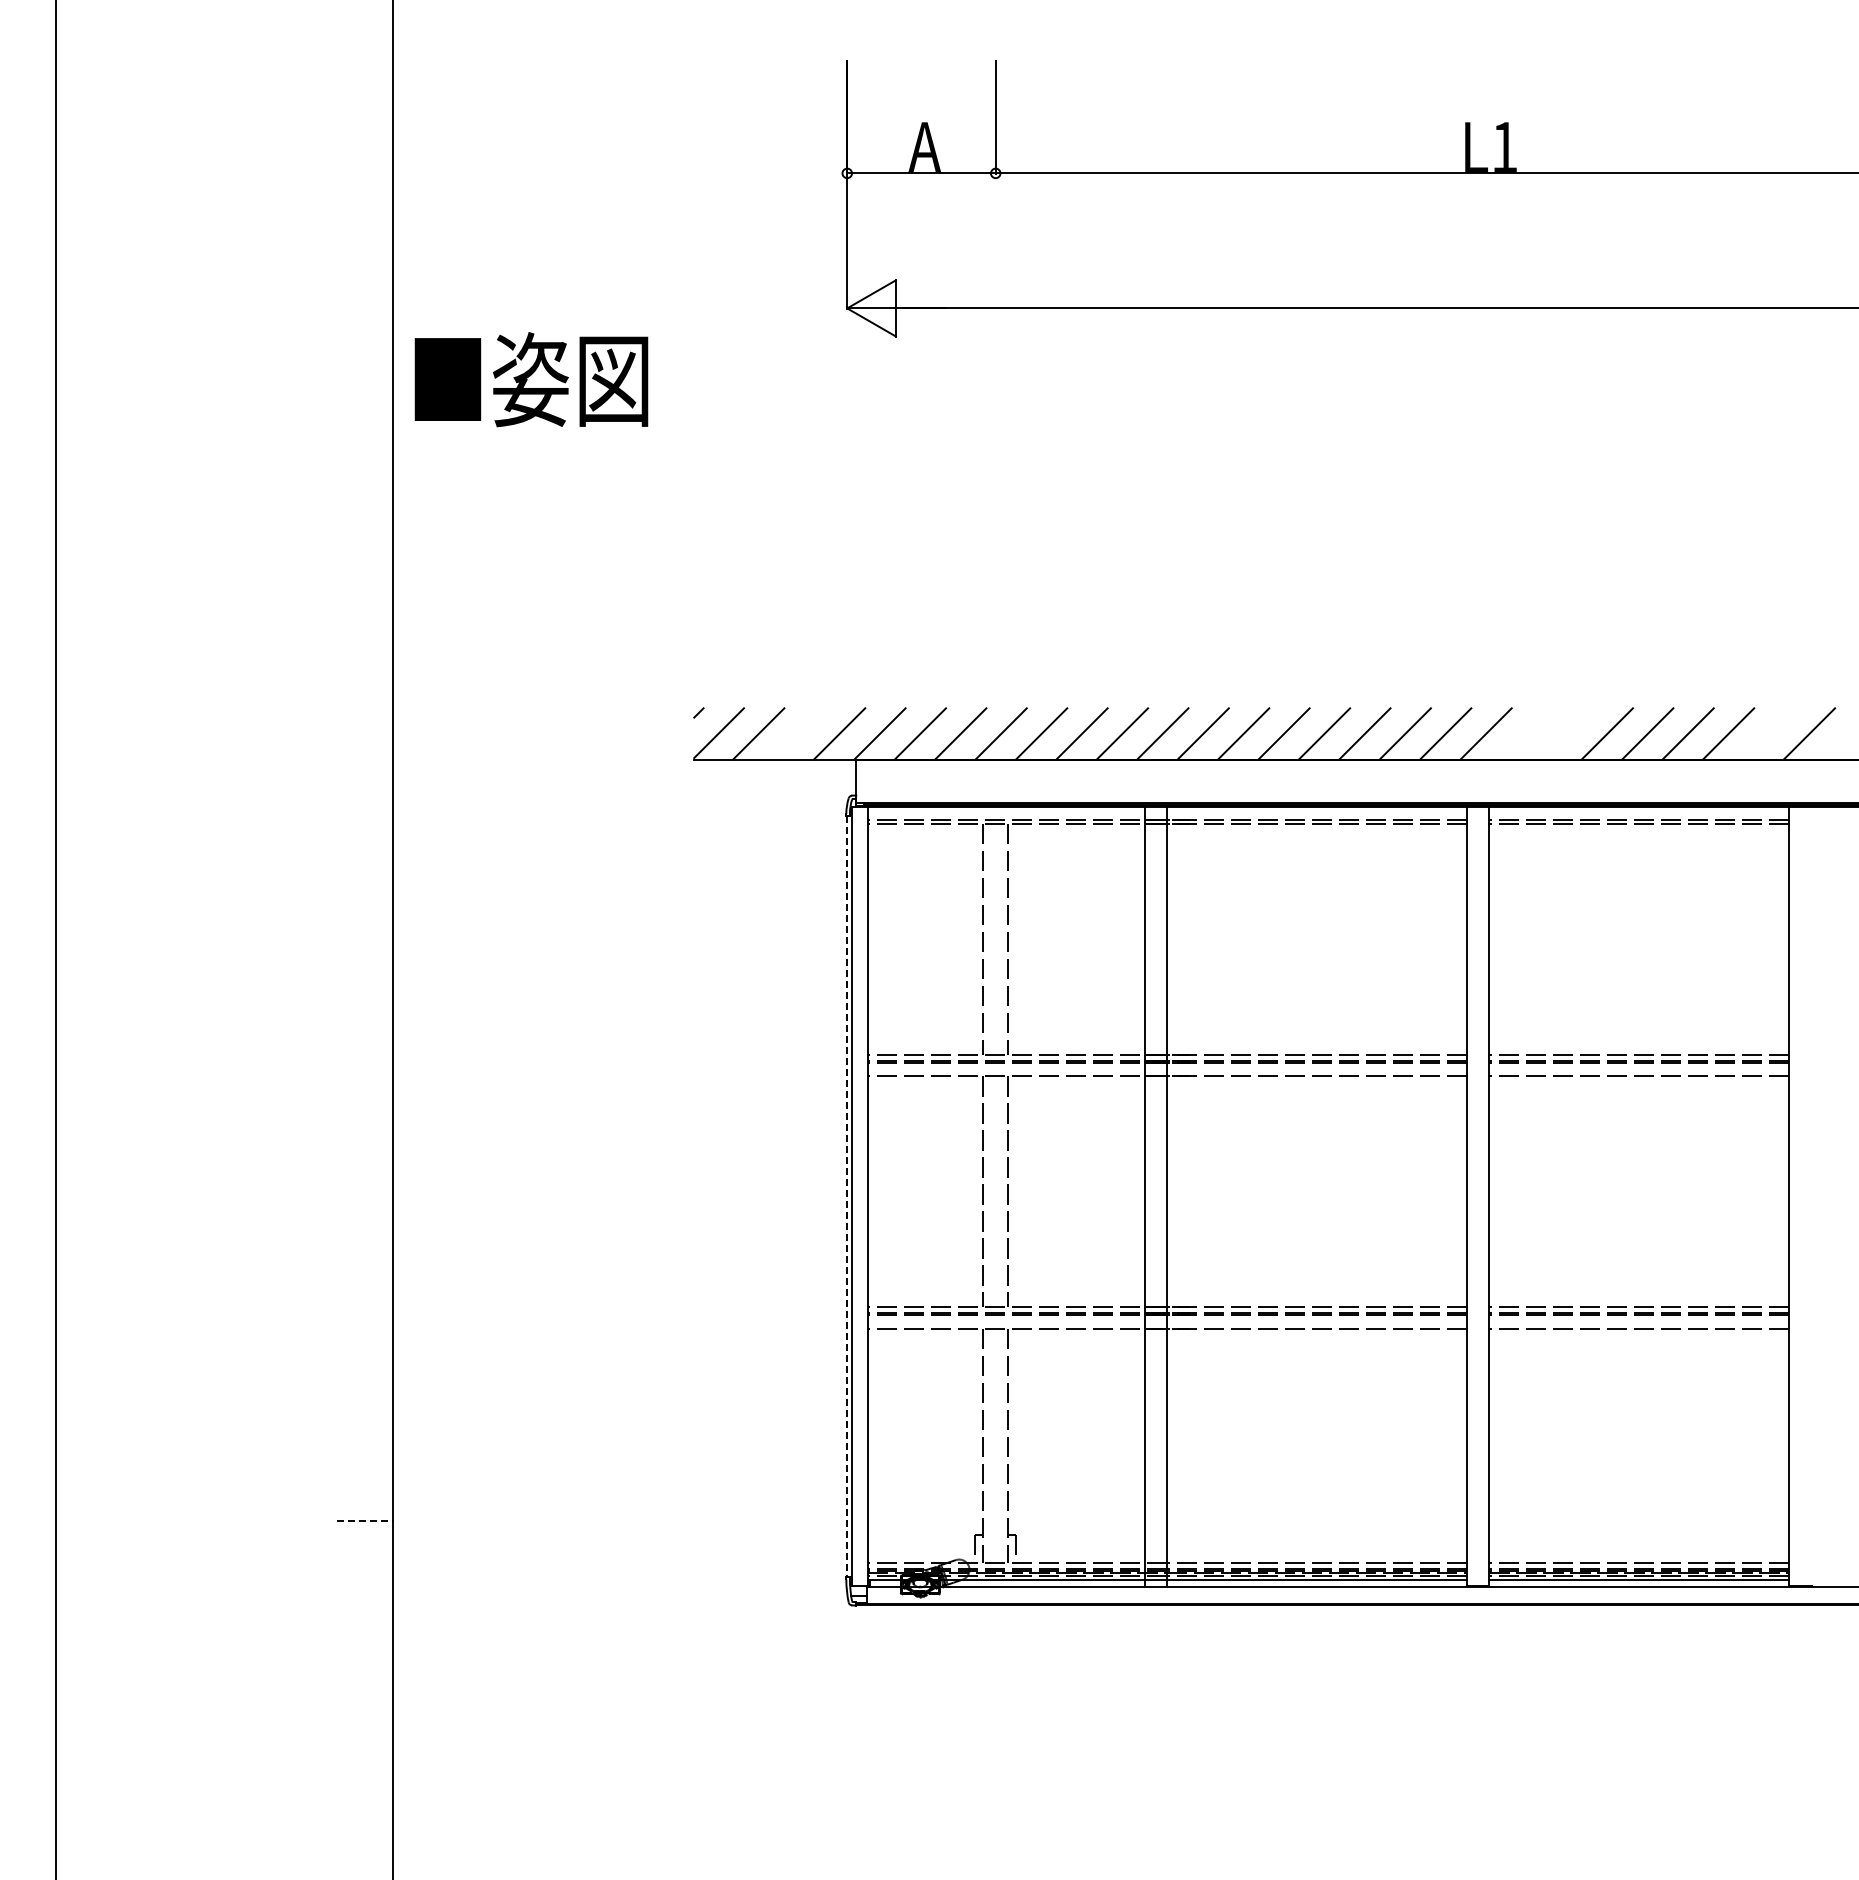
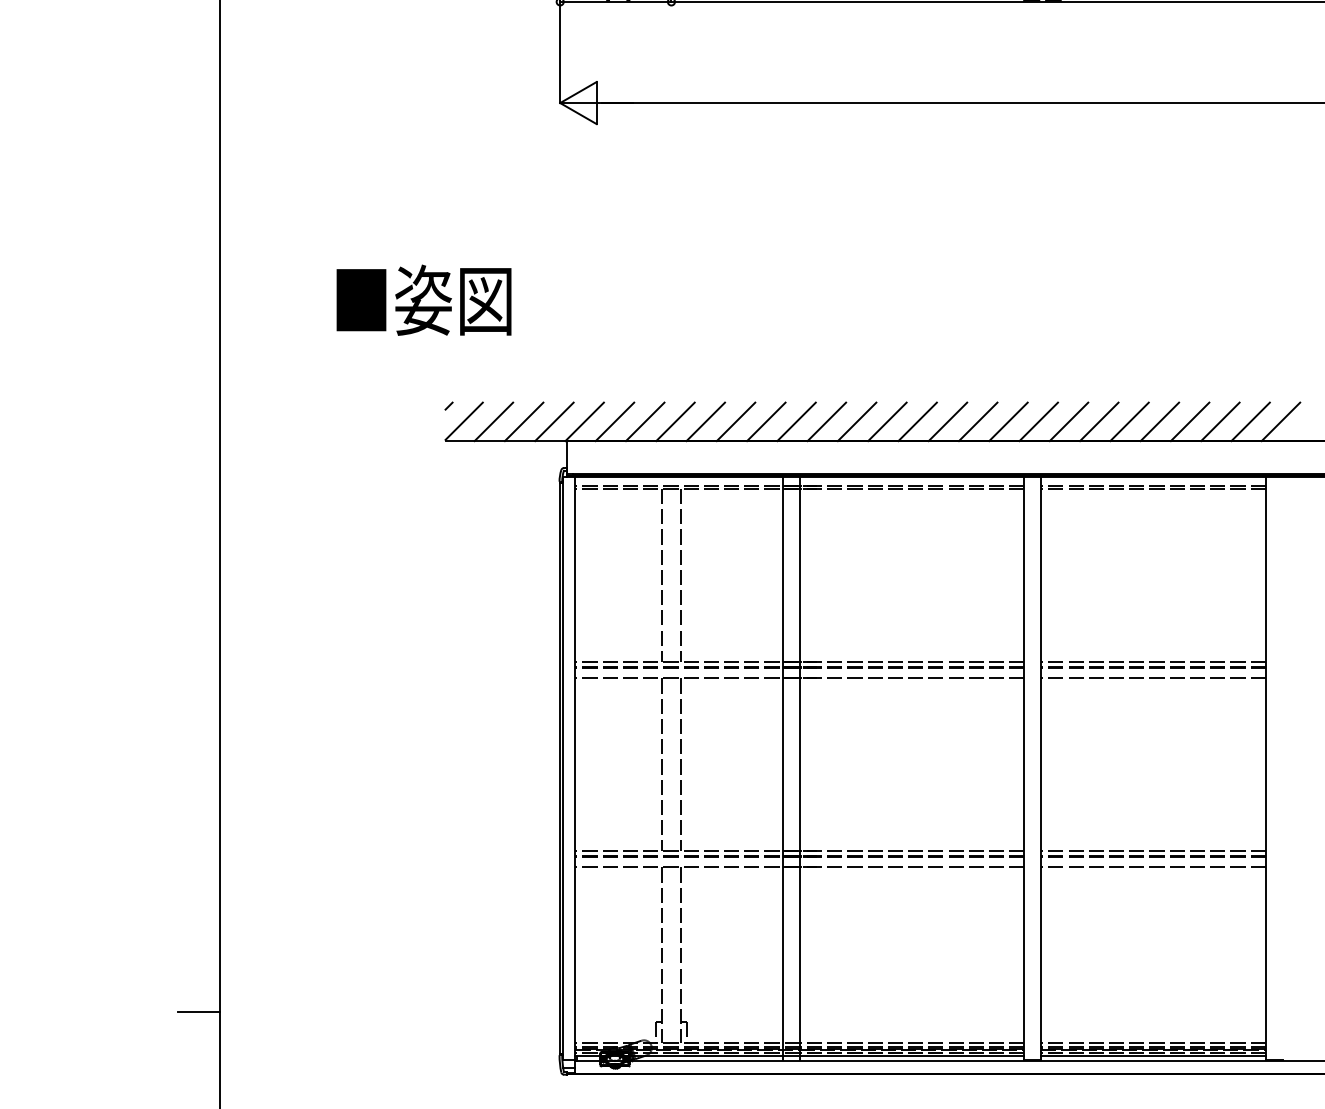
text: (531, 379) -> (424, 300), moved
line: (798, 733) -> (523, 421), added
line: (1526, 733) -> (1069, 421), added
line: (1566, 733) -> (1099, 421), added
line: (1768, 733) -> (1250, 421), added
line: (847, 1196) -> (560, 768), dashed -> solid
line: (365, 1521) -> (199, 1011), dashed -> solid

